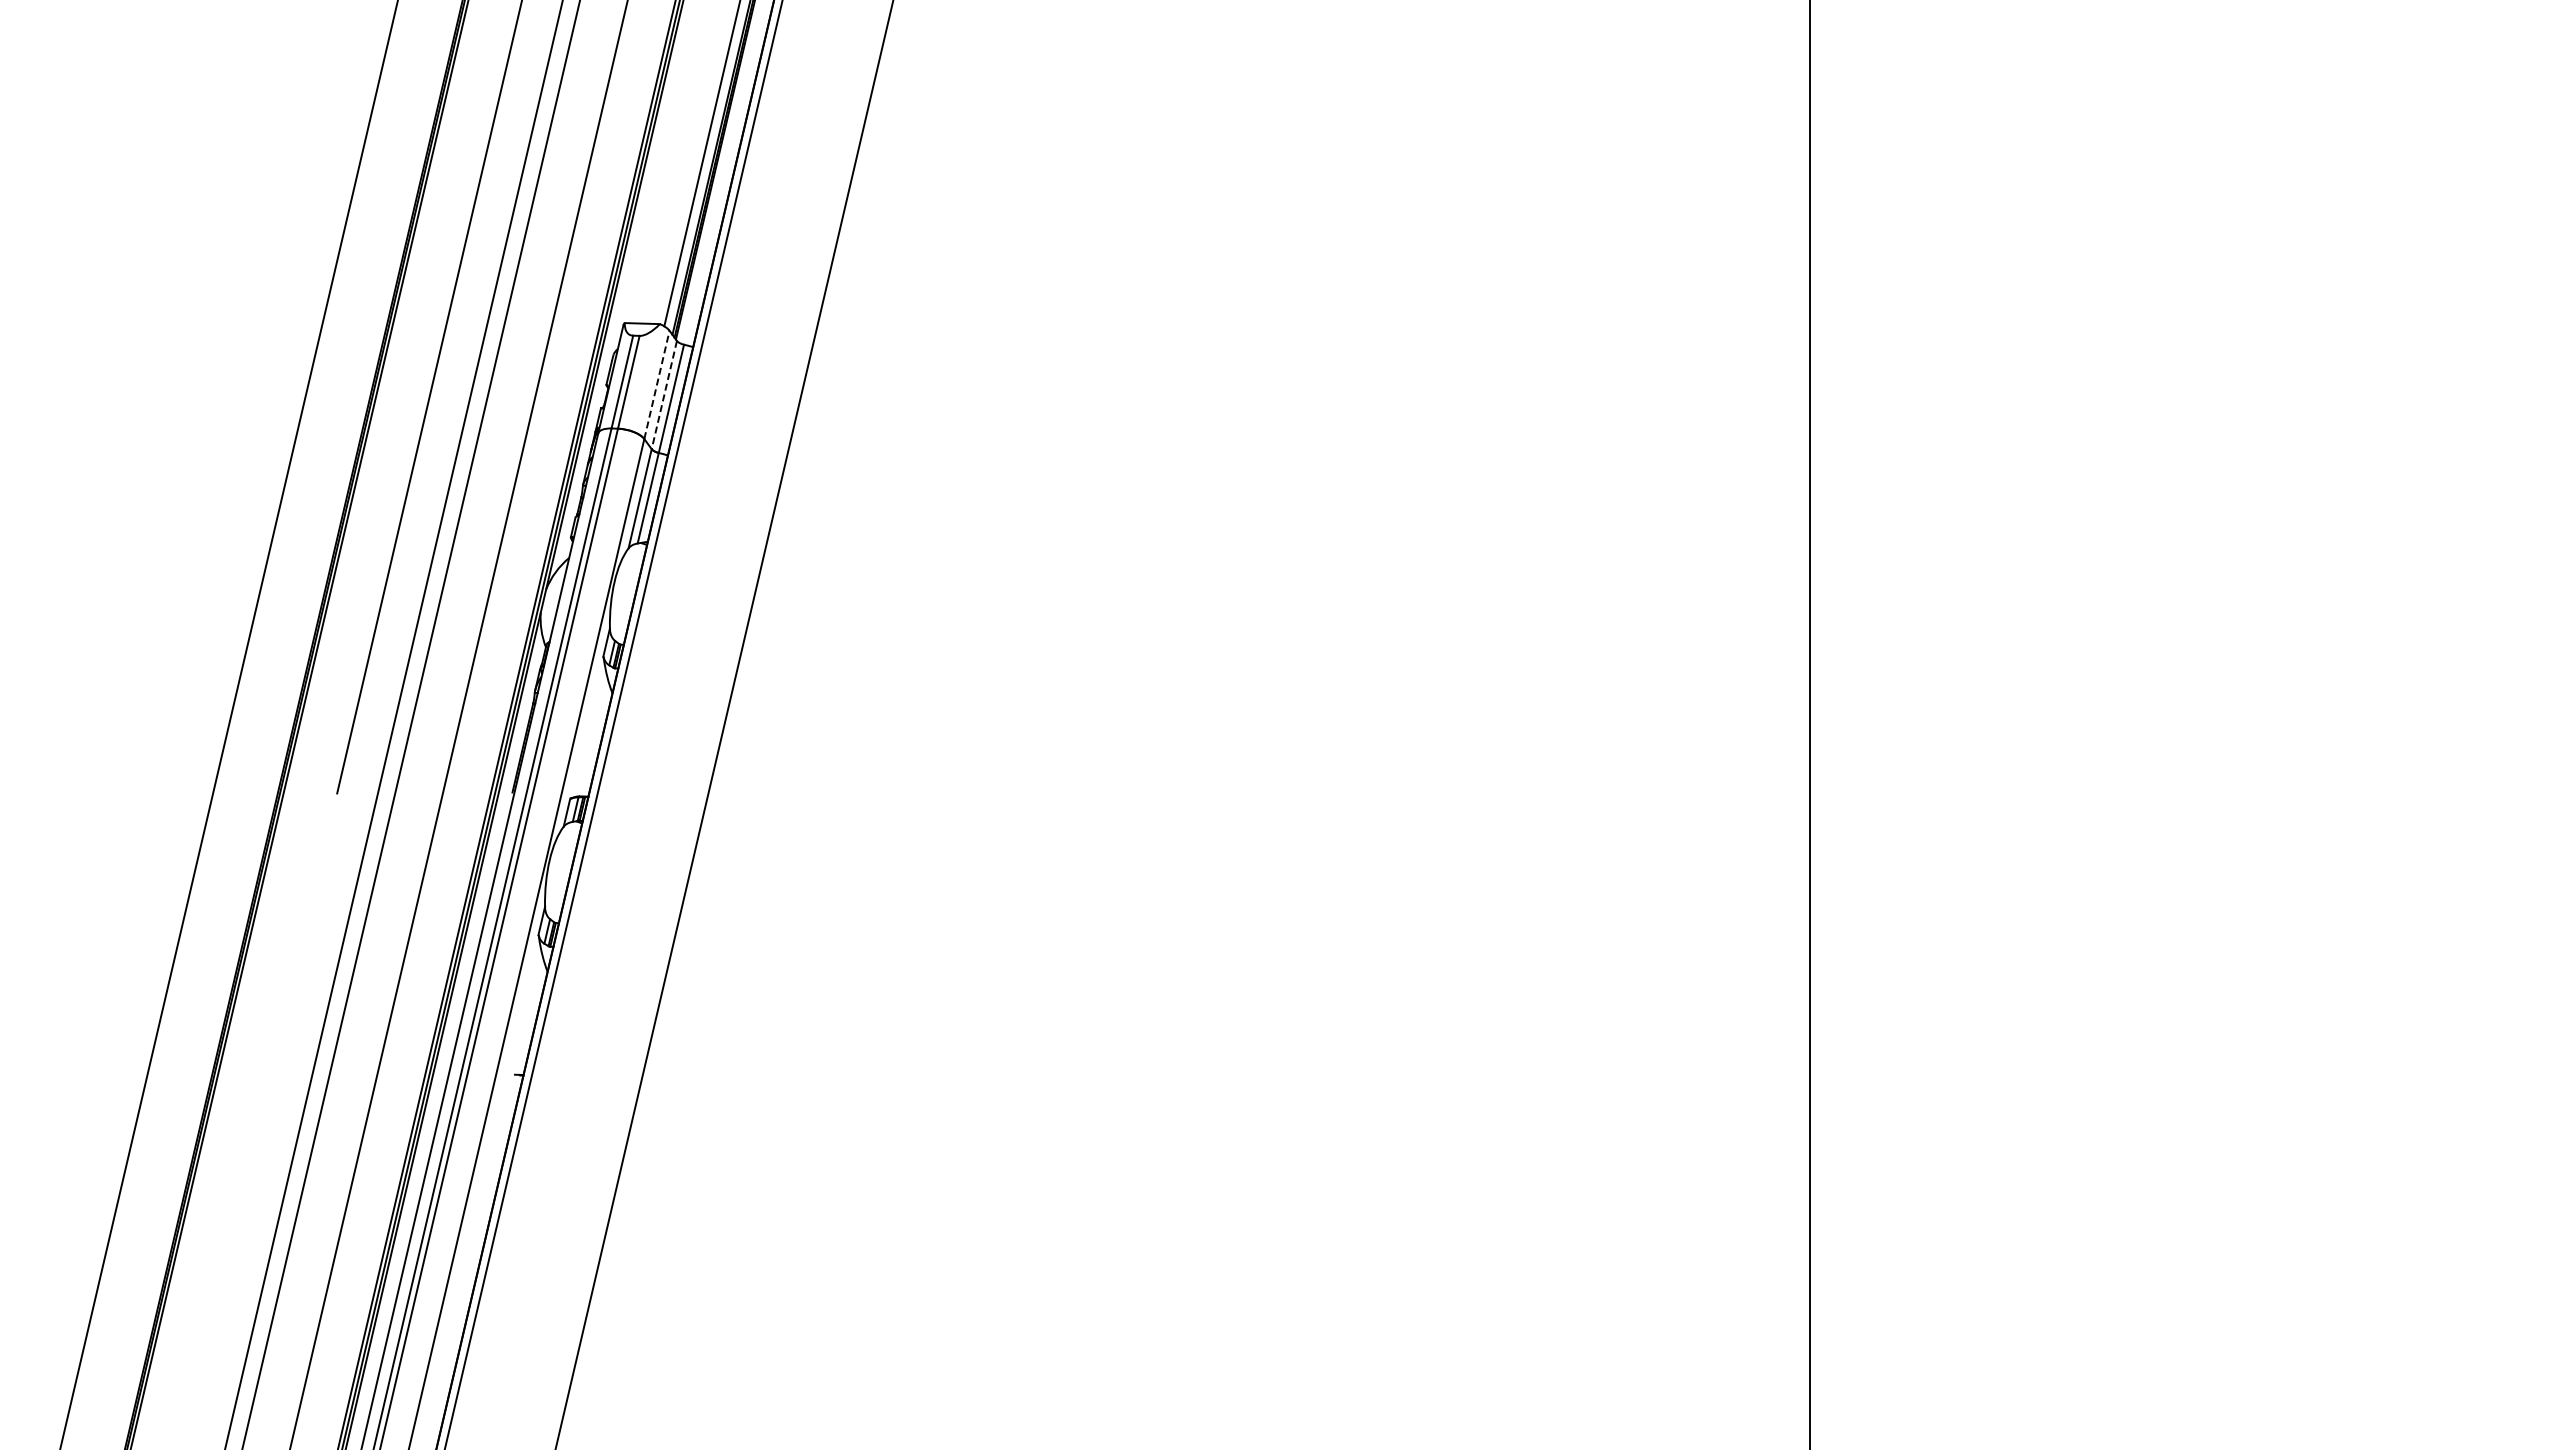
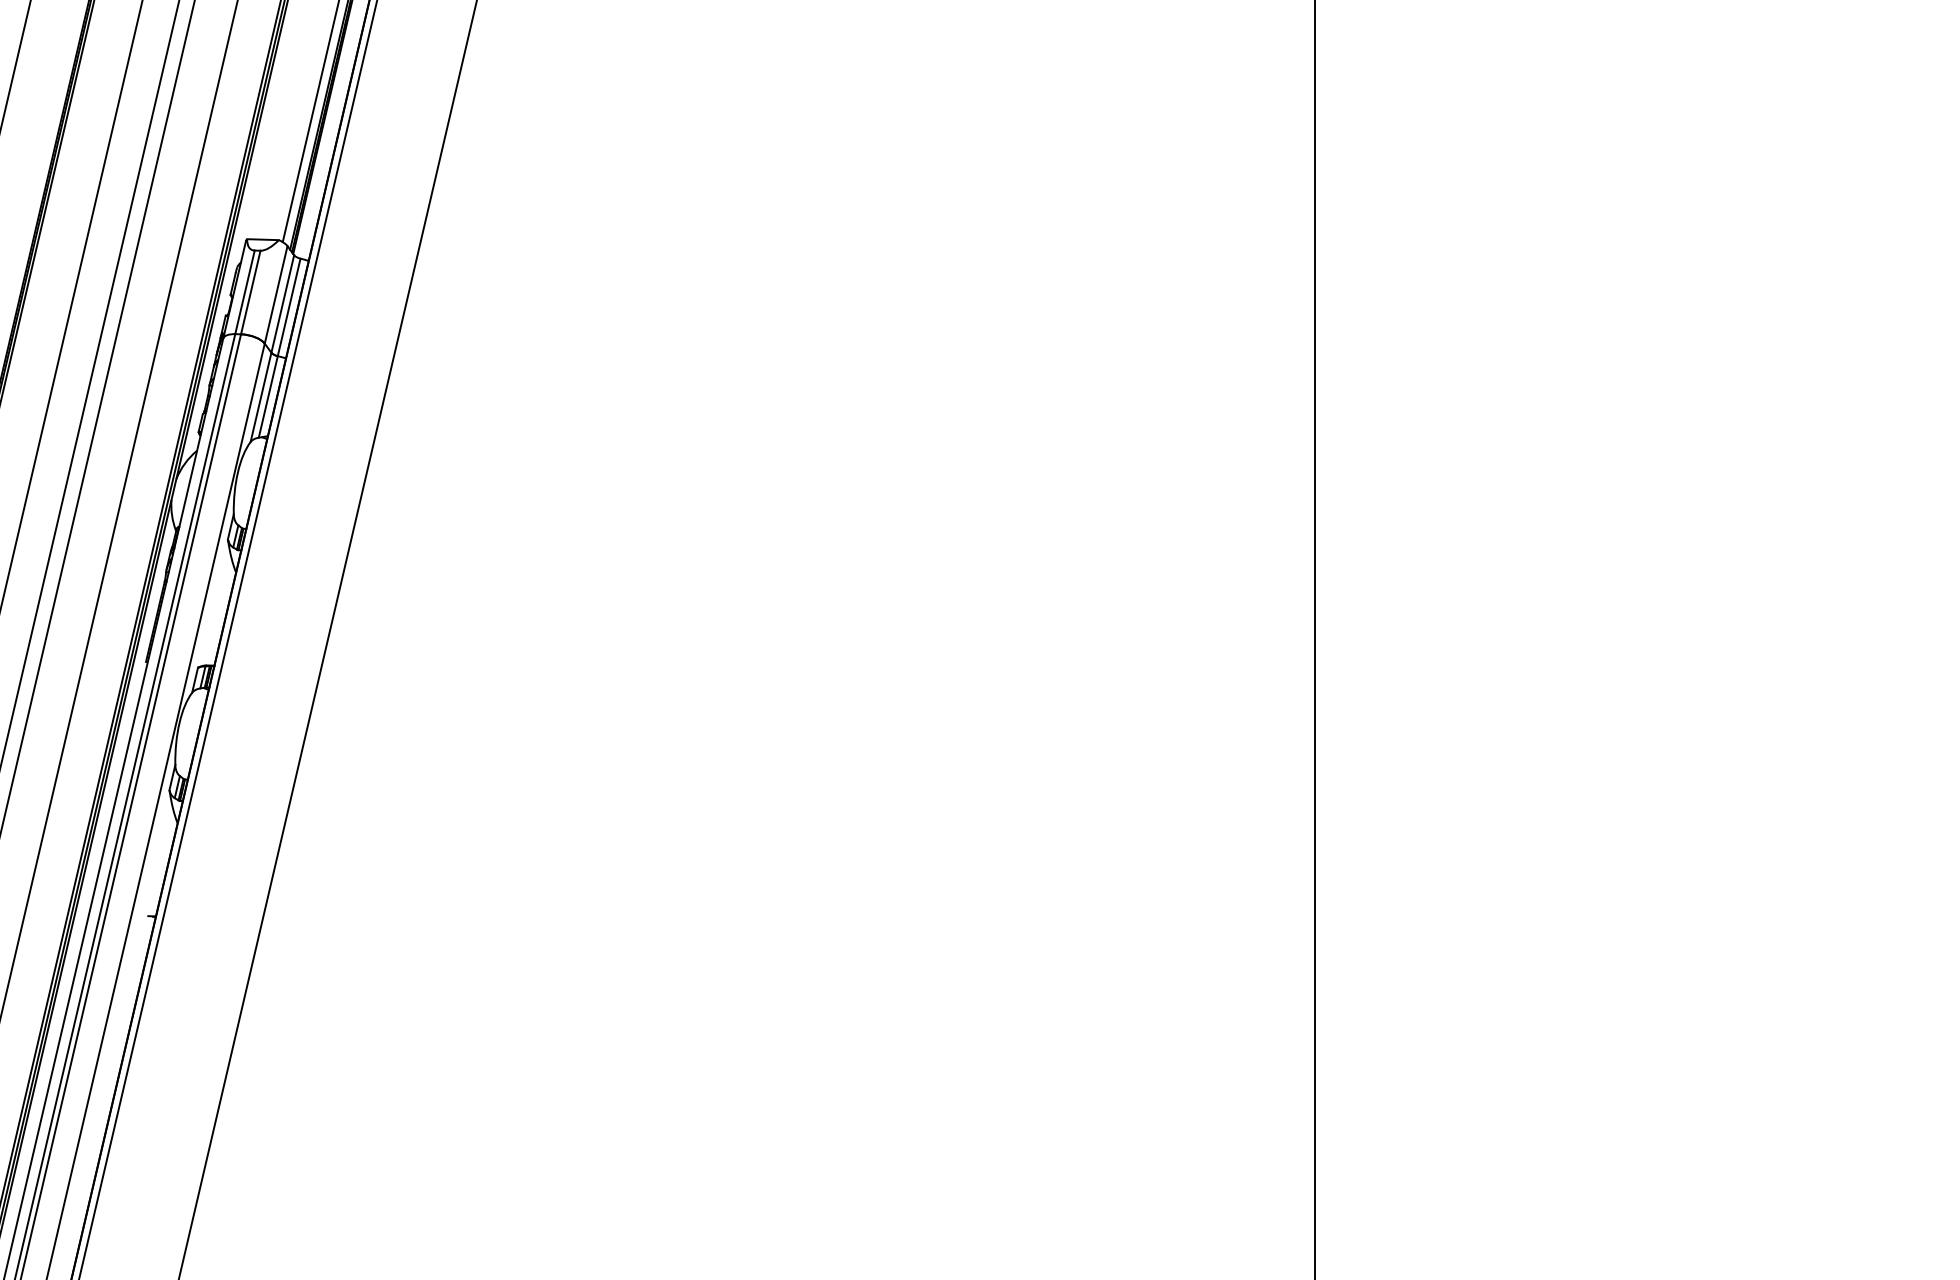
line: (656, 384) -> (275, 294), dashed -> solid
line: (664, 395) -> (282, 304), dashed -> solid

